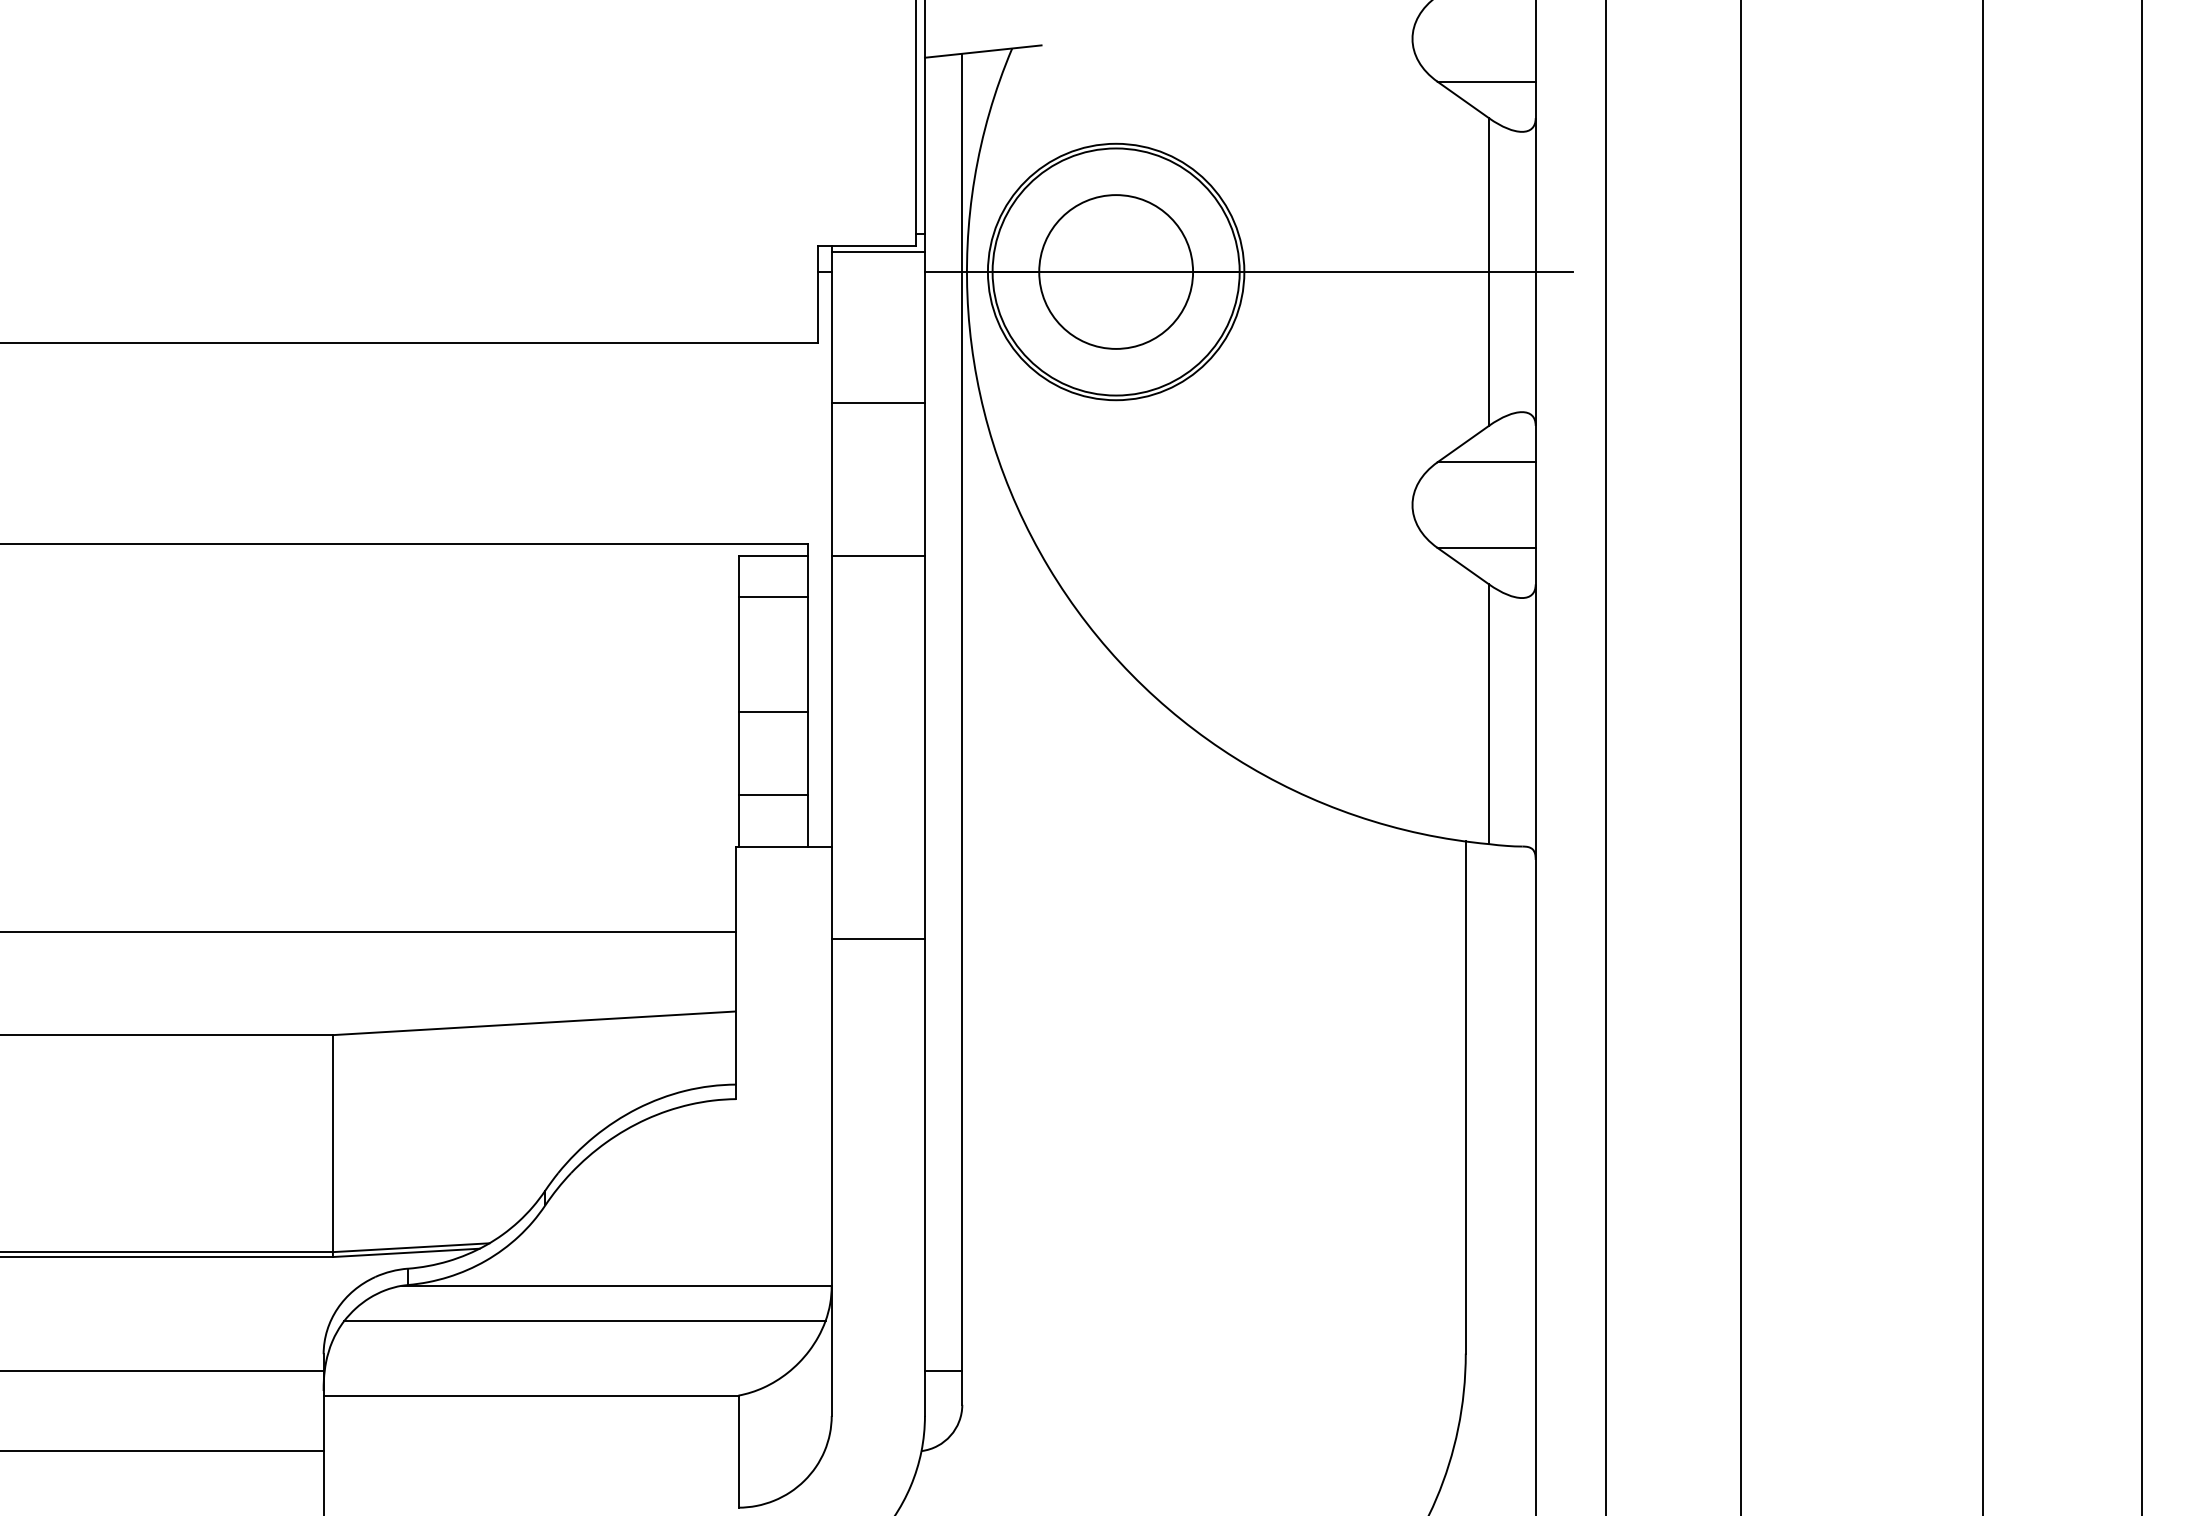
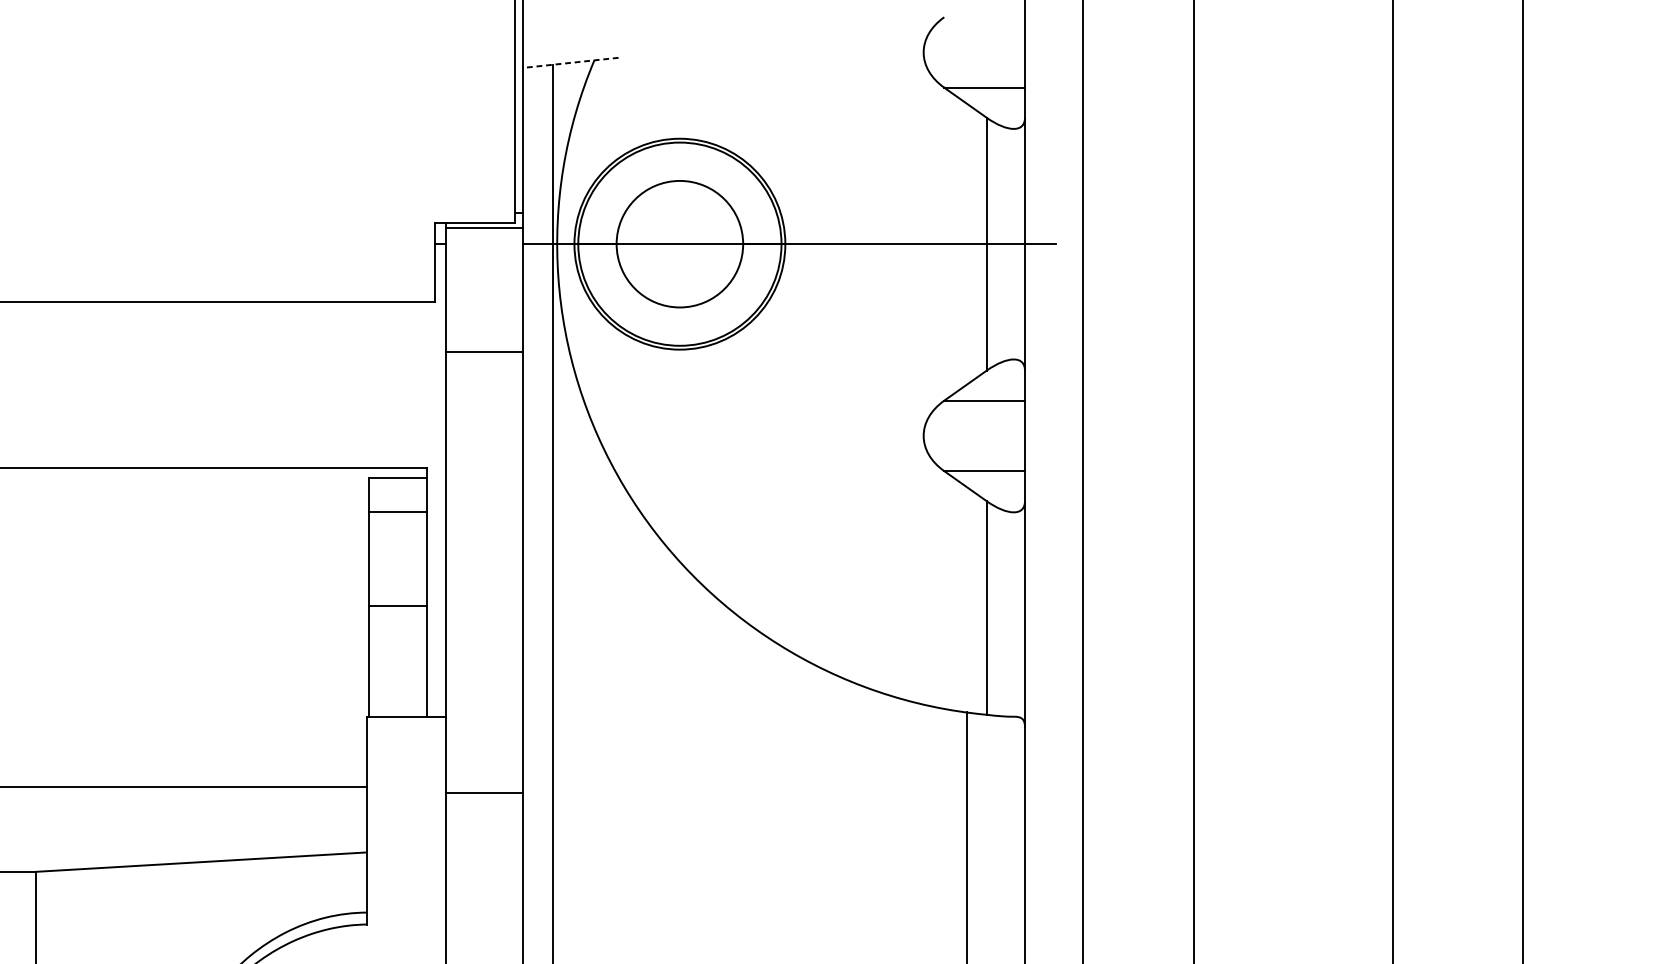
line: (983, 51) -> (570, 62), solid -> dashed
line: (877, 556) -> (483, 478), removed
line: (773, 795) -> (398, 674), removed

